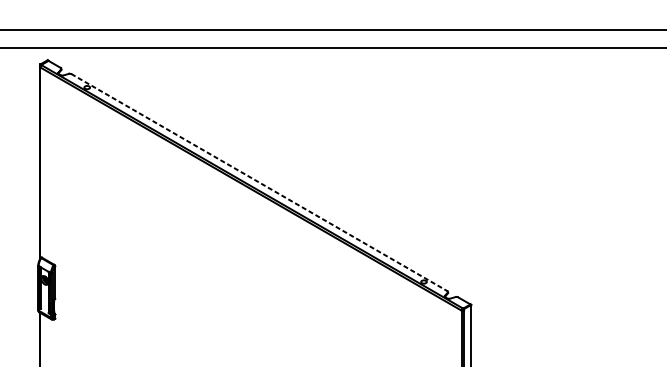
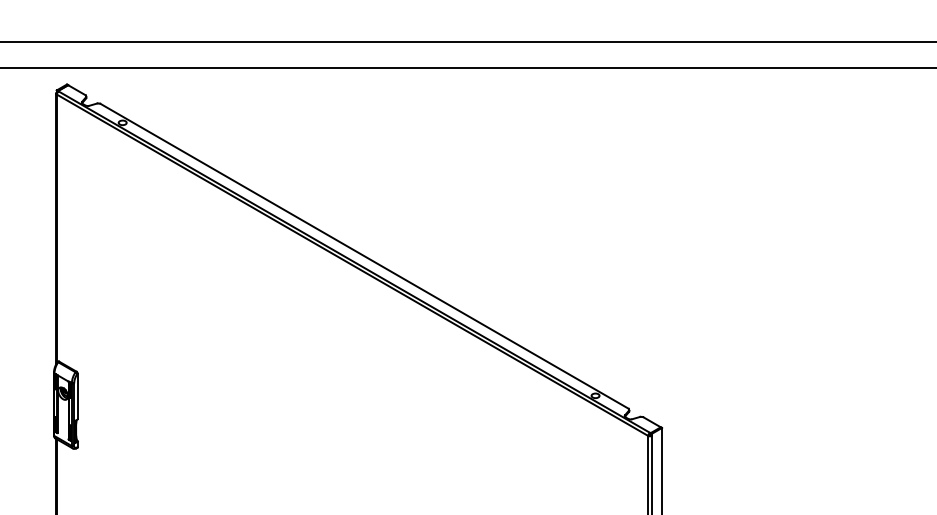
line: (259, 182) -> (364, 256), dashed -> solid

